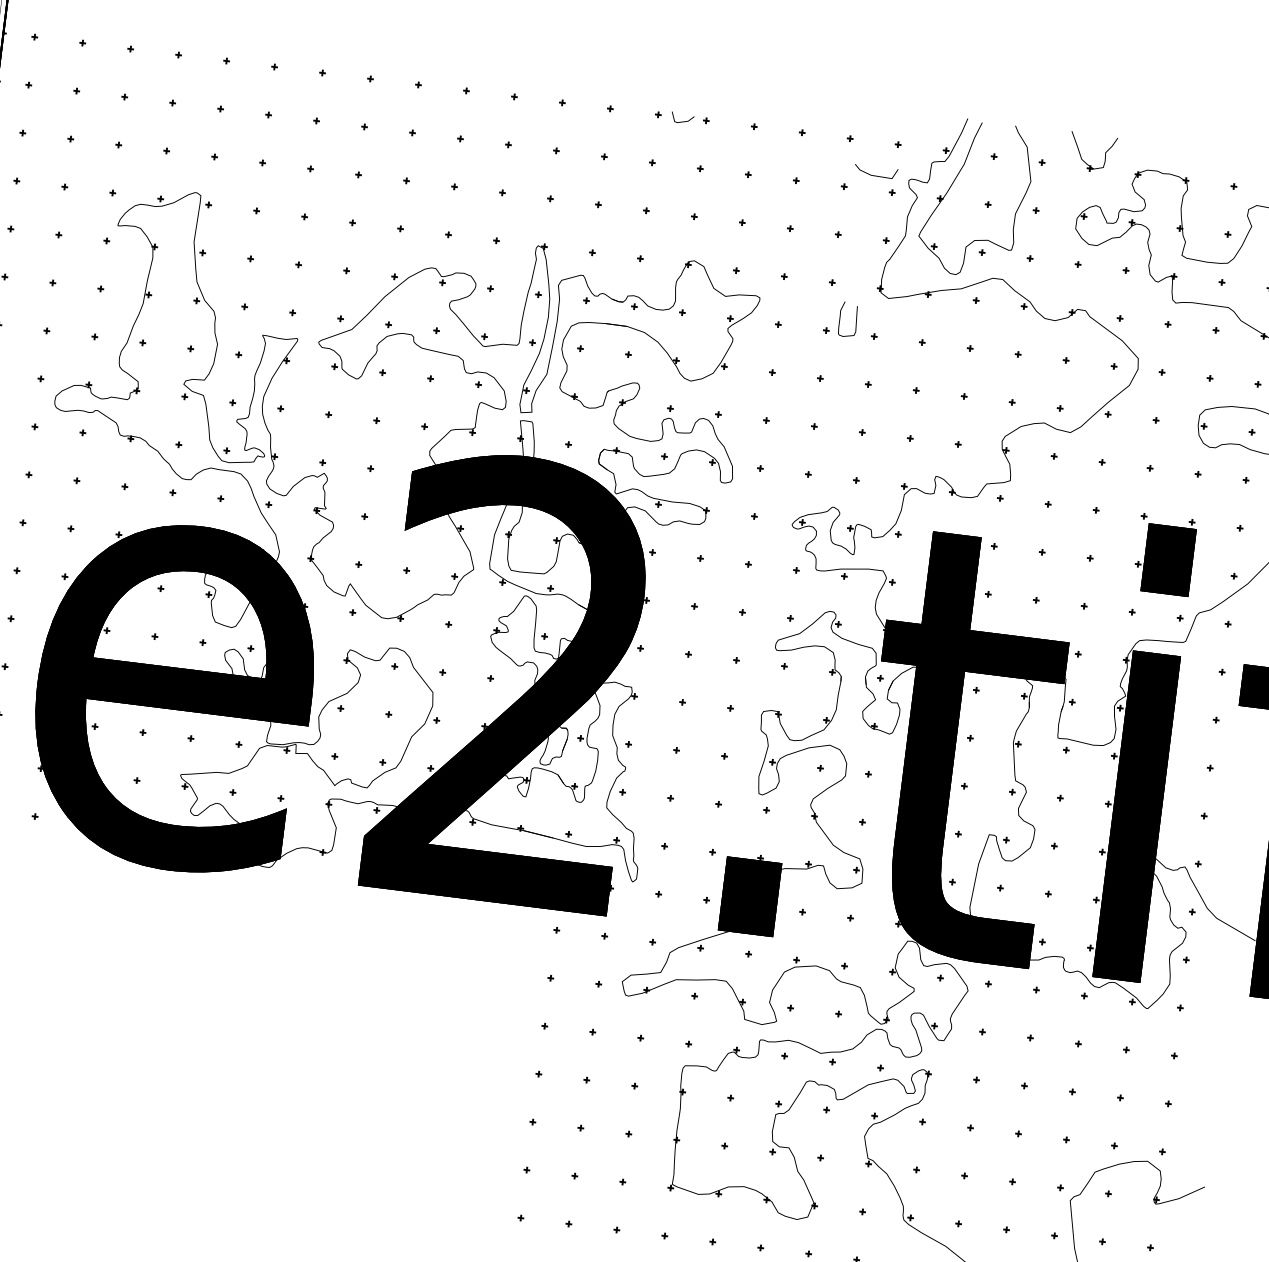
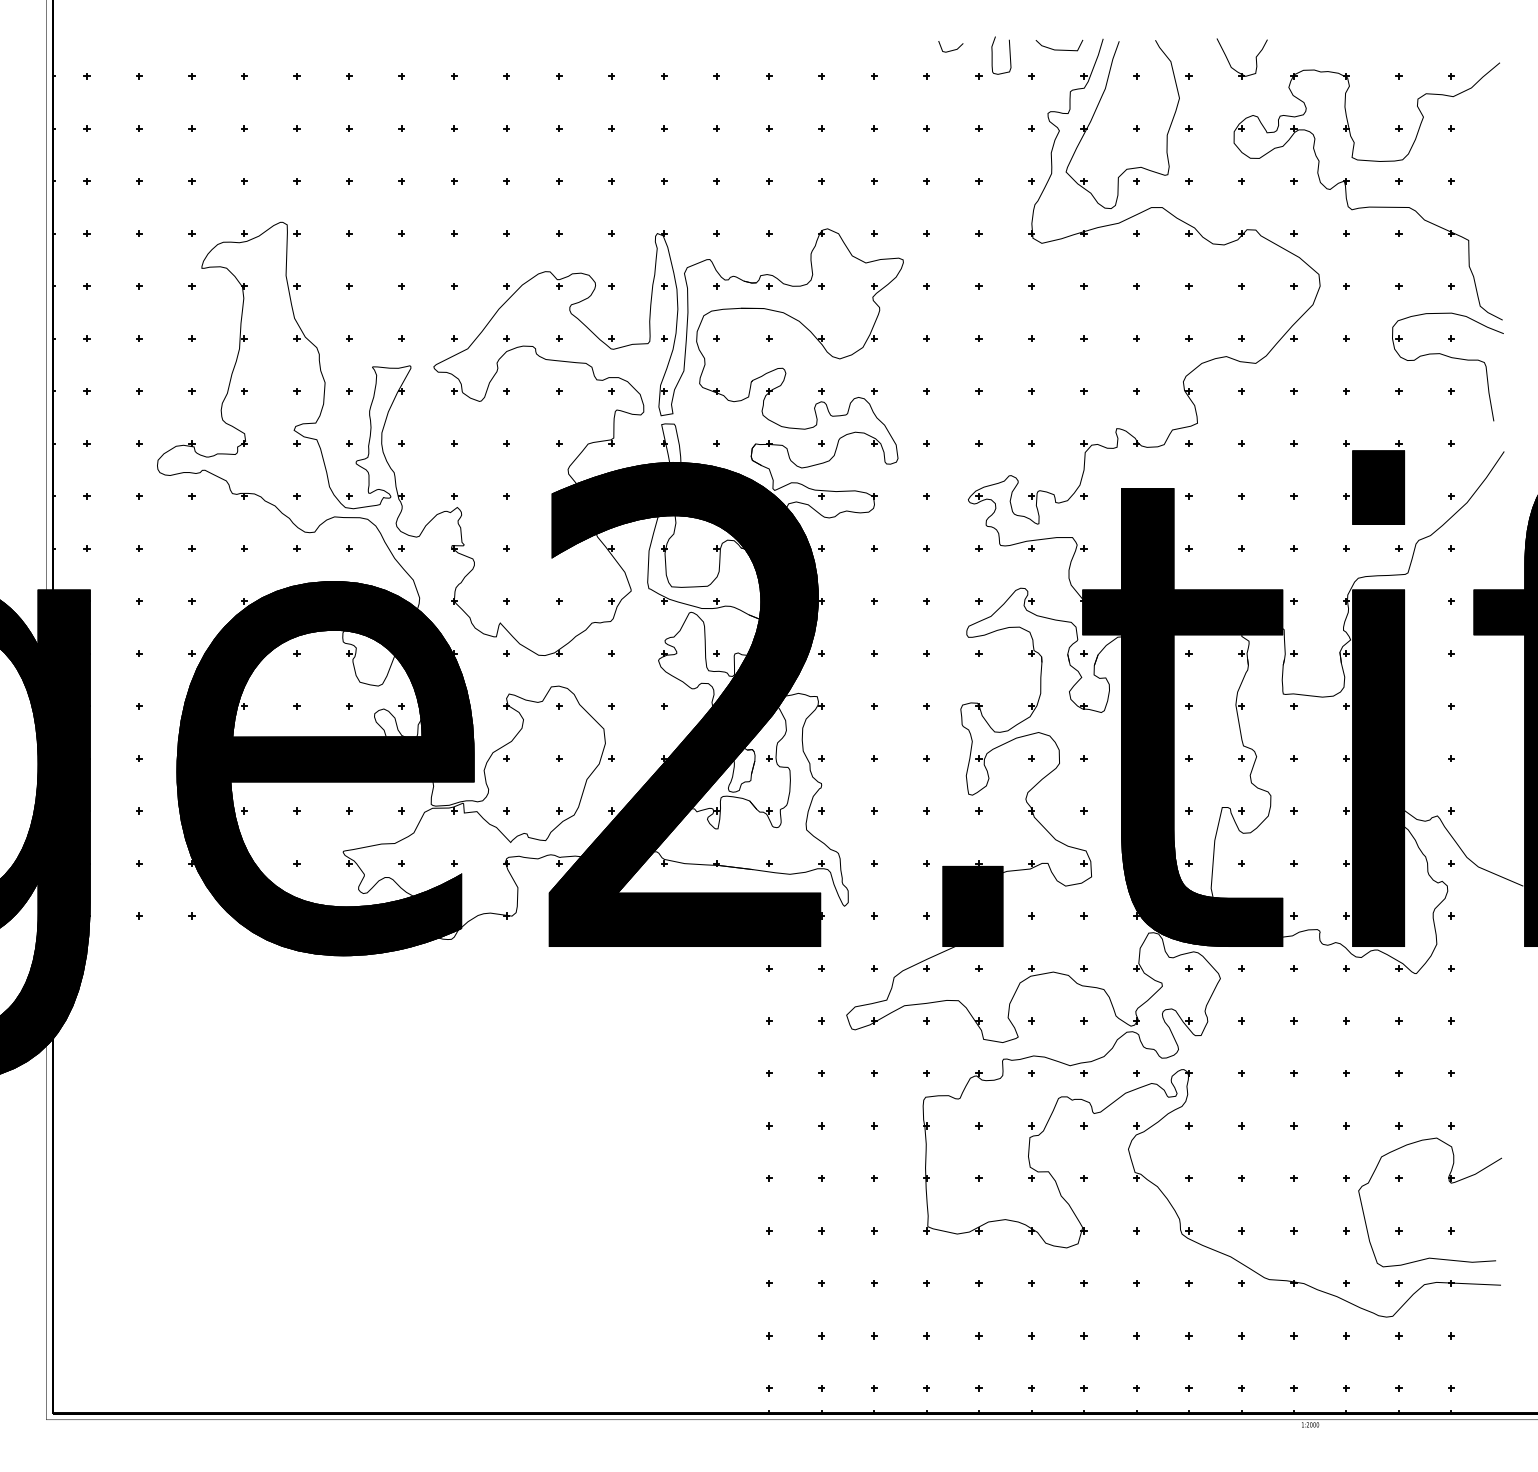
line: (681, 121) -> (950, 50), moved
line: (875, 175) -> (1059, 49), moved
curve: (855, 320) -> (1009, 55), moved

